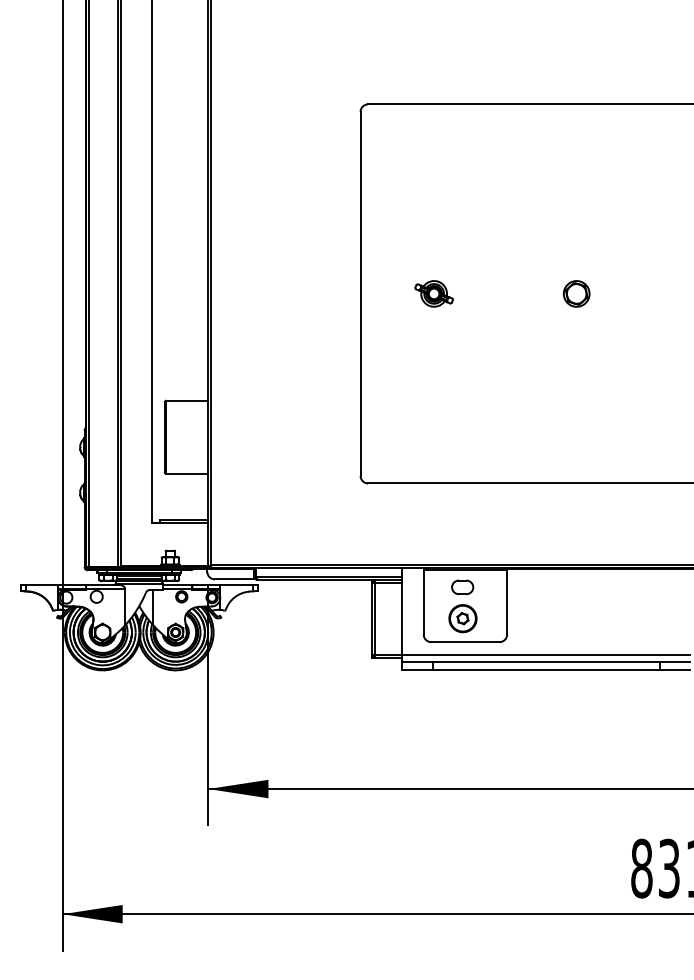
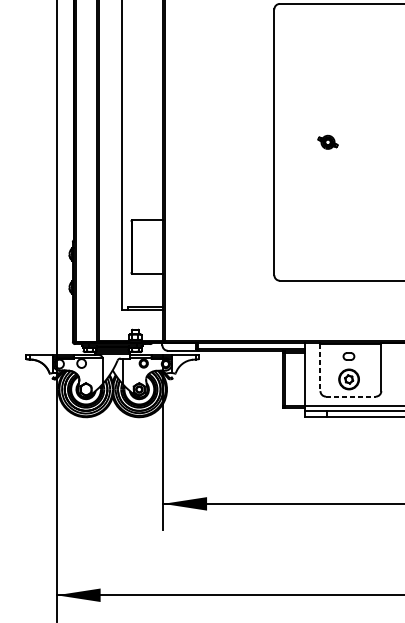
part: (433, 293) -> (327, 142), size x0.7
part: (462, 586) -> (348, 355), size x0.7
line: (423, 602) -> (320, 367), solid -> dashed
line: (465, 642) -> (350, 396), solid -> dashed

